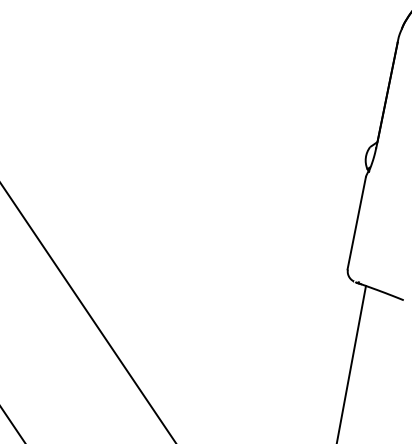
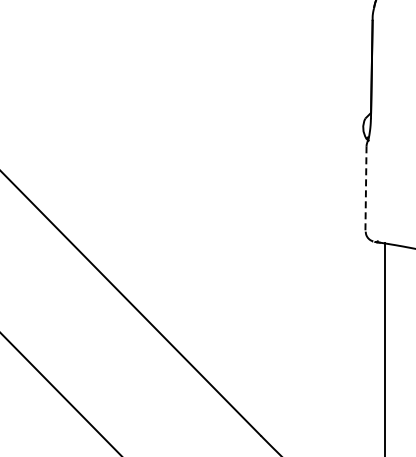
line: (356, 223) -> (365, 189), solid -> dashed

